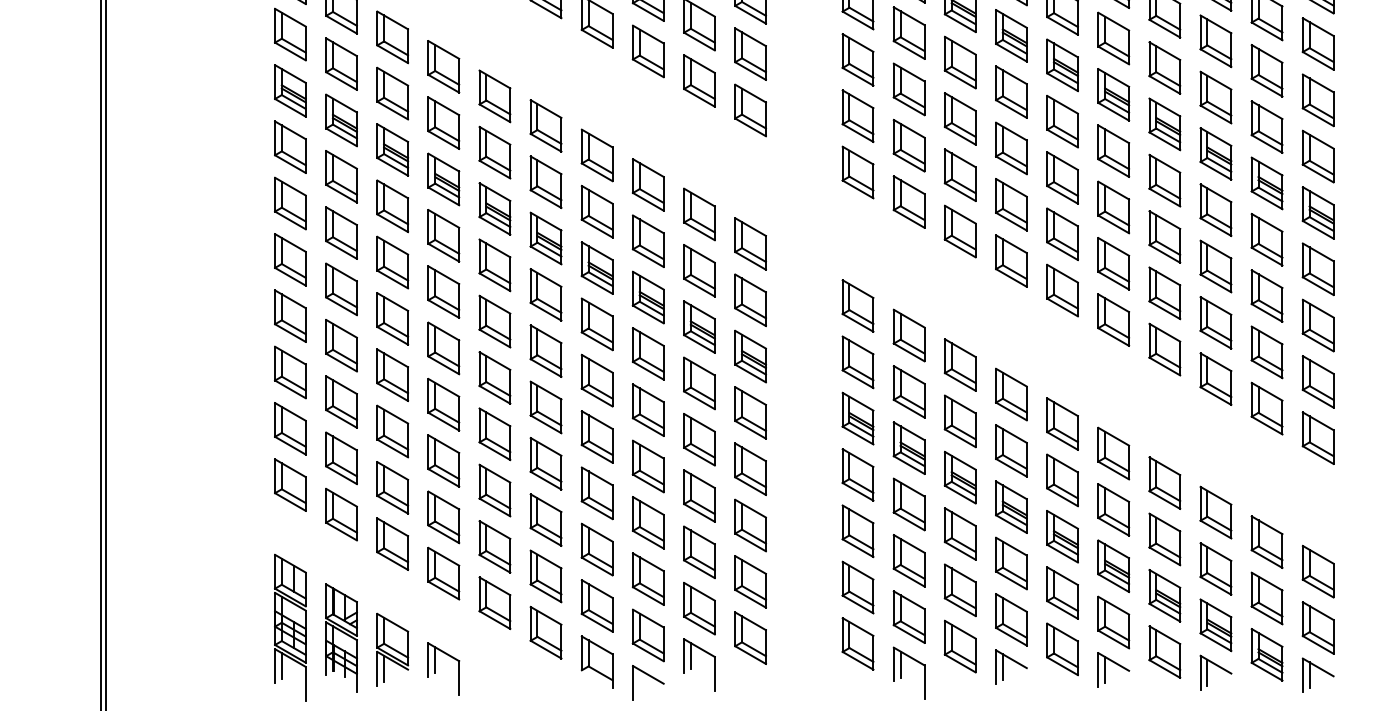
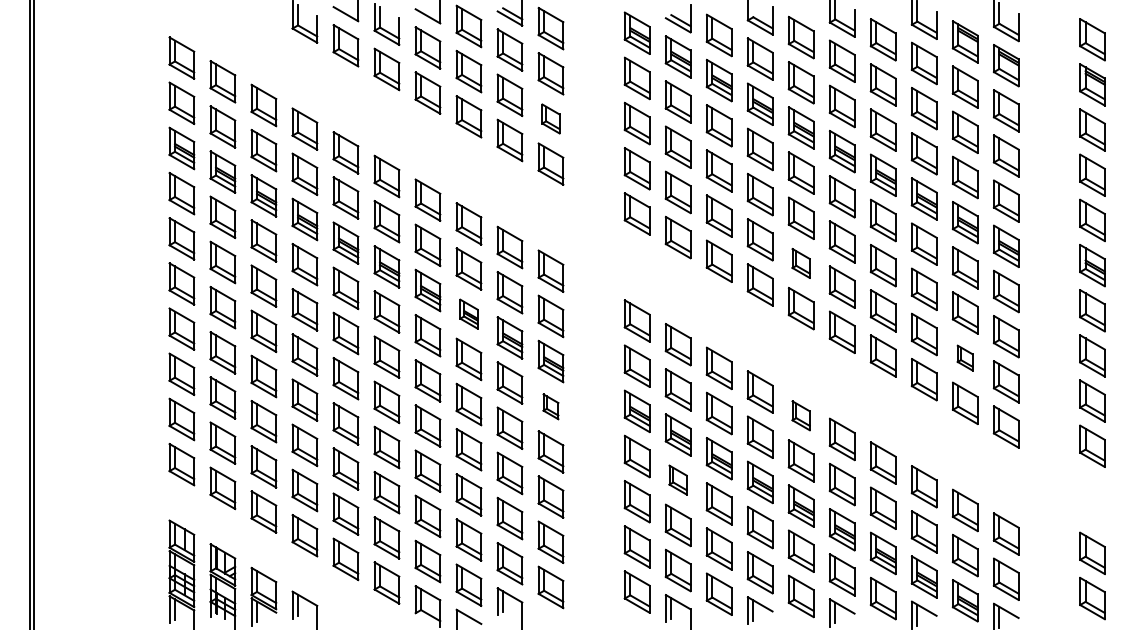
part: (749, 53) -> (550, 118), size x0.7
part: (1061, 234) -> (800, 263), size x0.7
part: (647, 296) -> (468, 313), size x0.7
part: (1266, 351) -> (964, 357), size x0.6
part: (749, 412) -> (550, 406), size x0.6
part: (1061, 423) -> (800, 415), size x0.7
part: (908, 503) -> (677, 479), size x0.7

